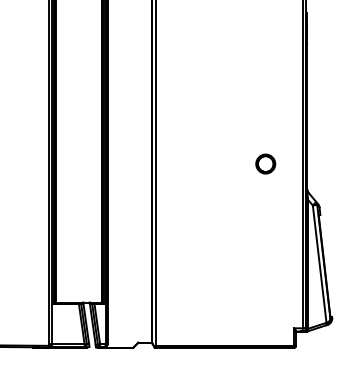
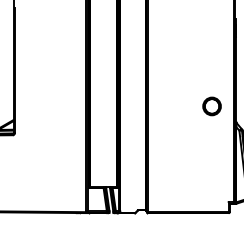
part: (264, 163) -> (211, 106), size x1.6

